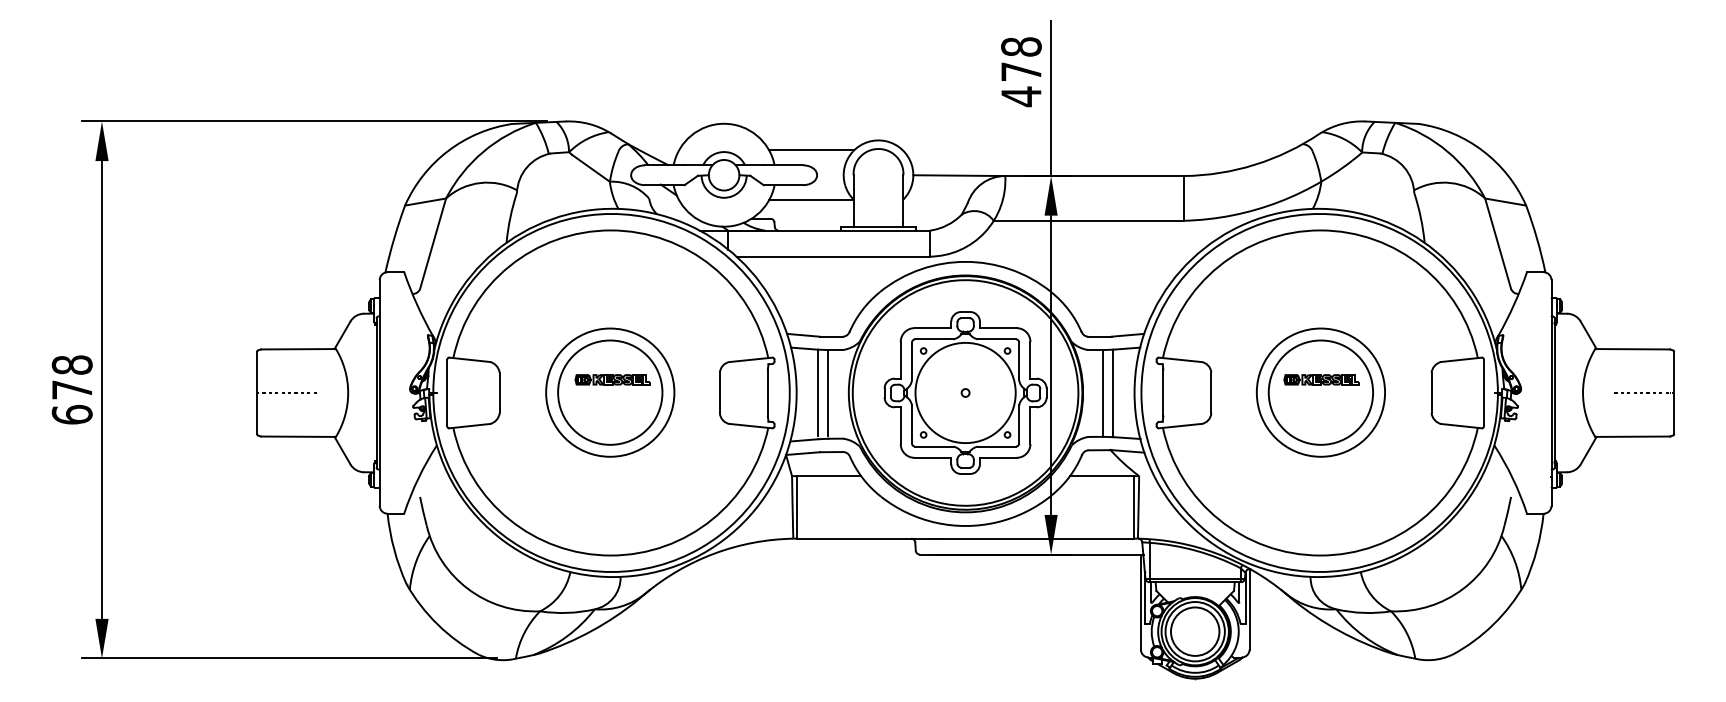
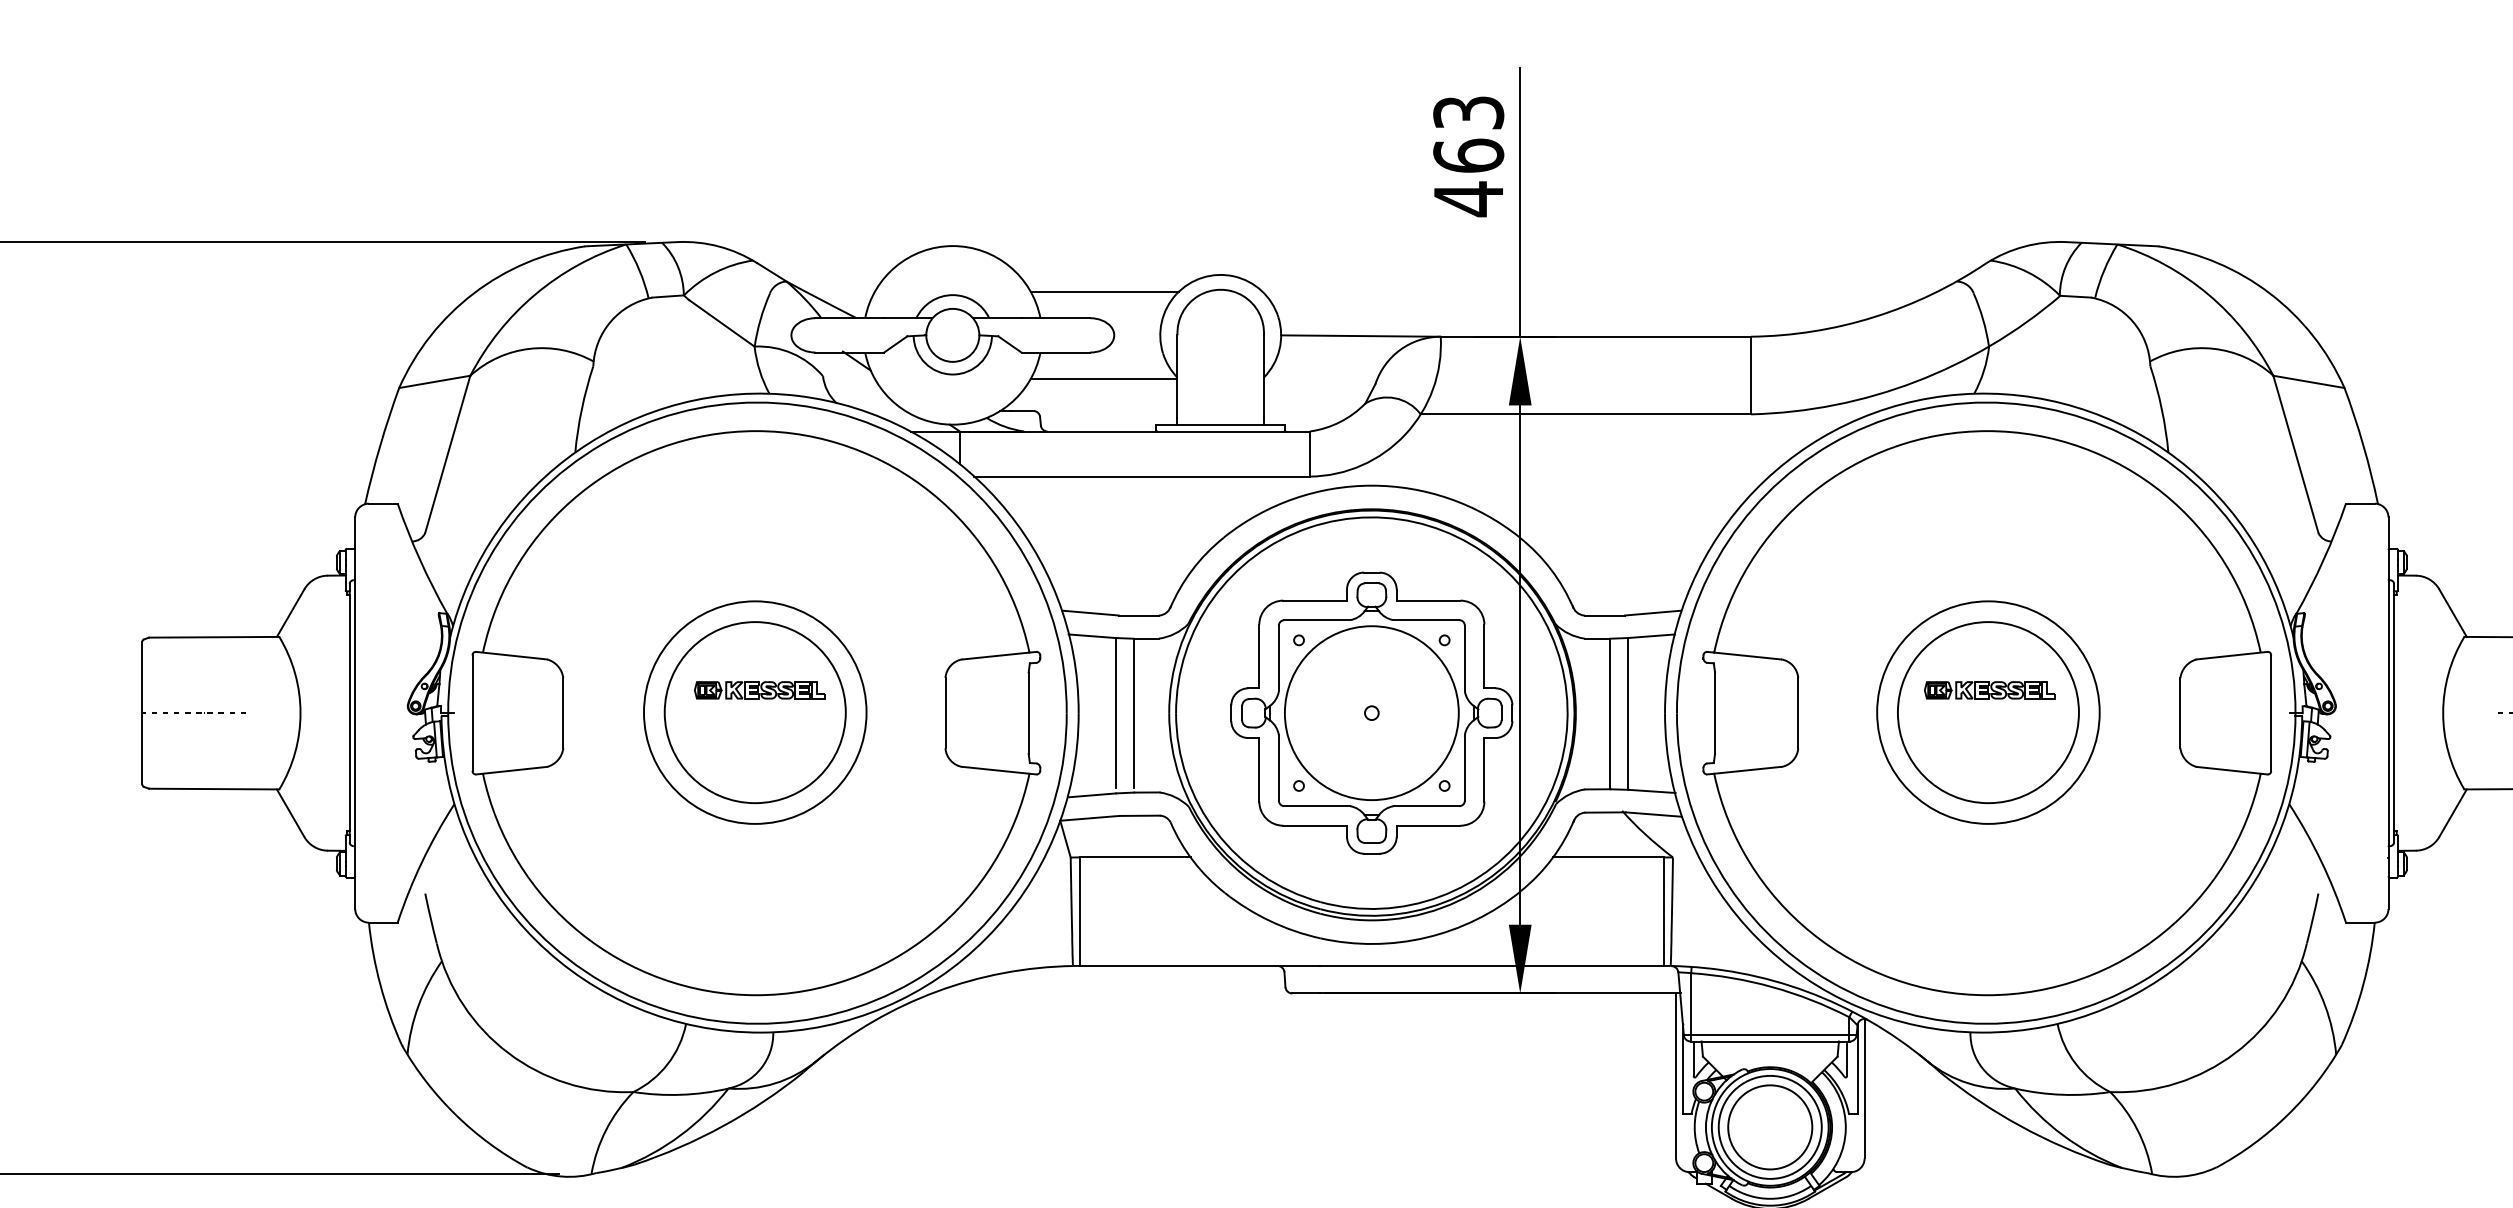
text: (1021, 59) -> (1468, 134), 478 -> 463

